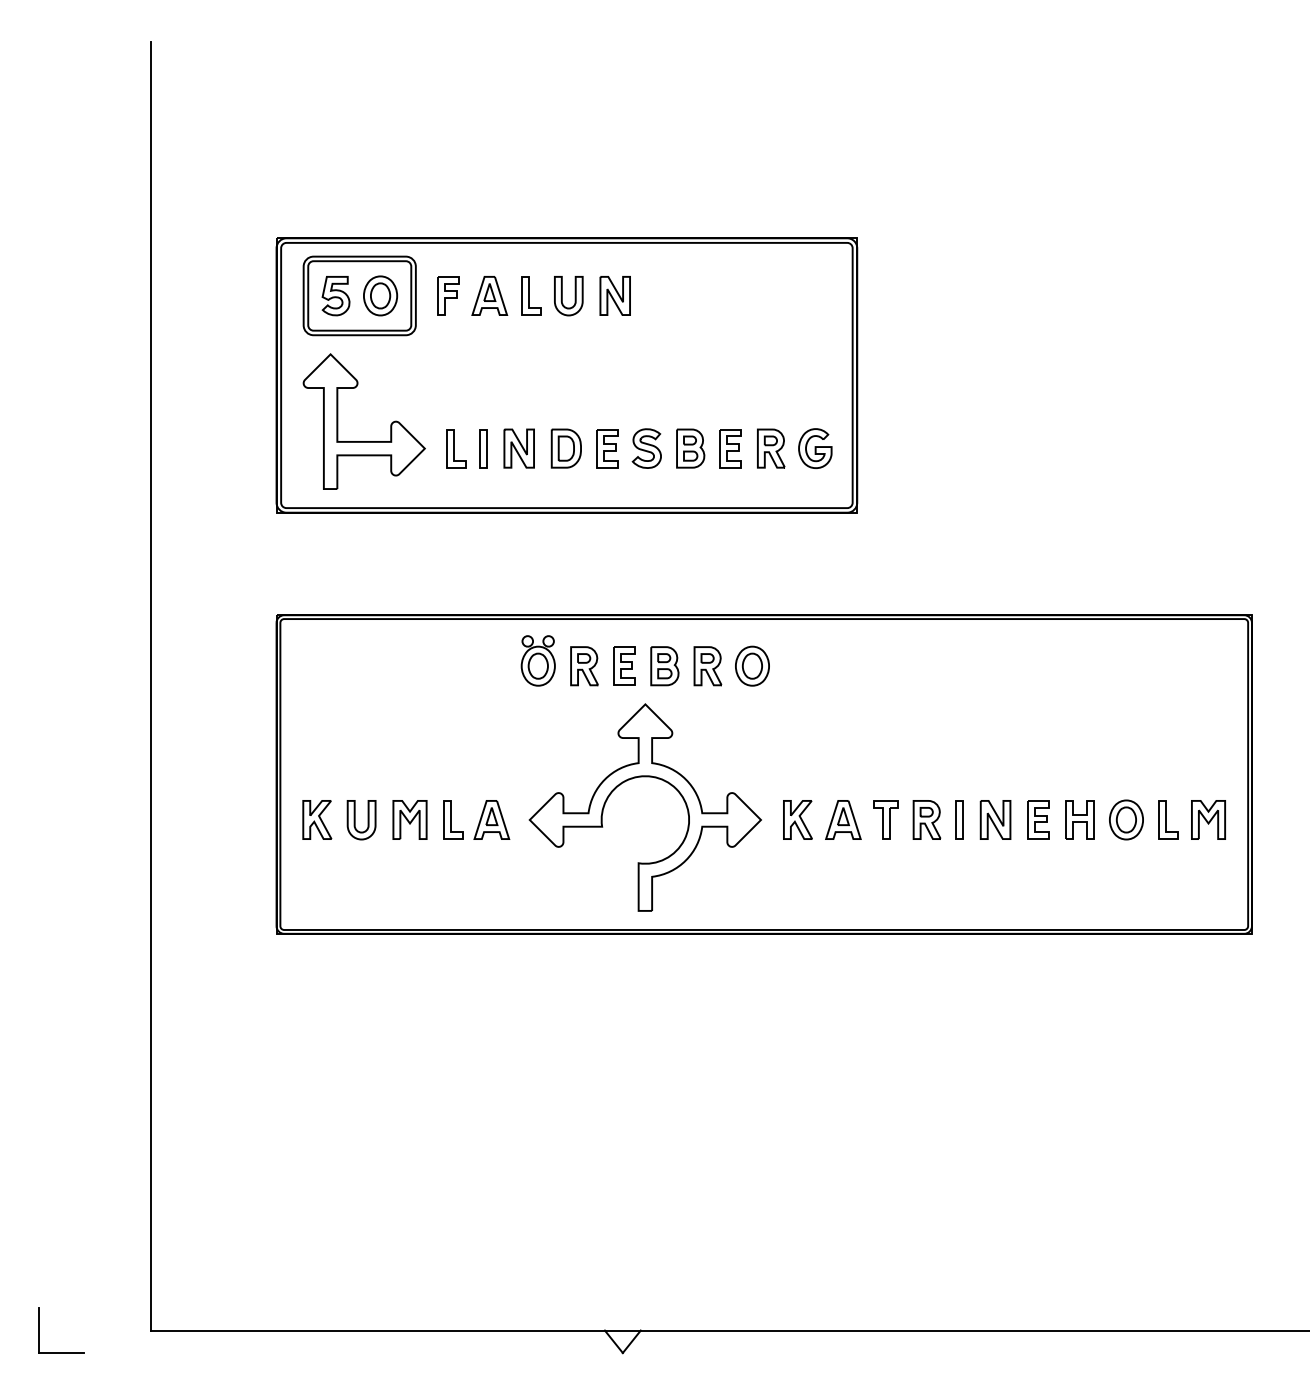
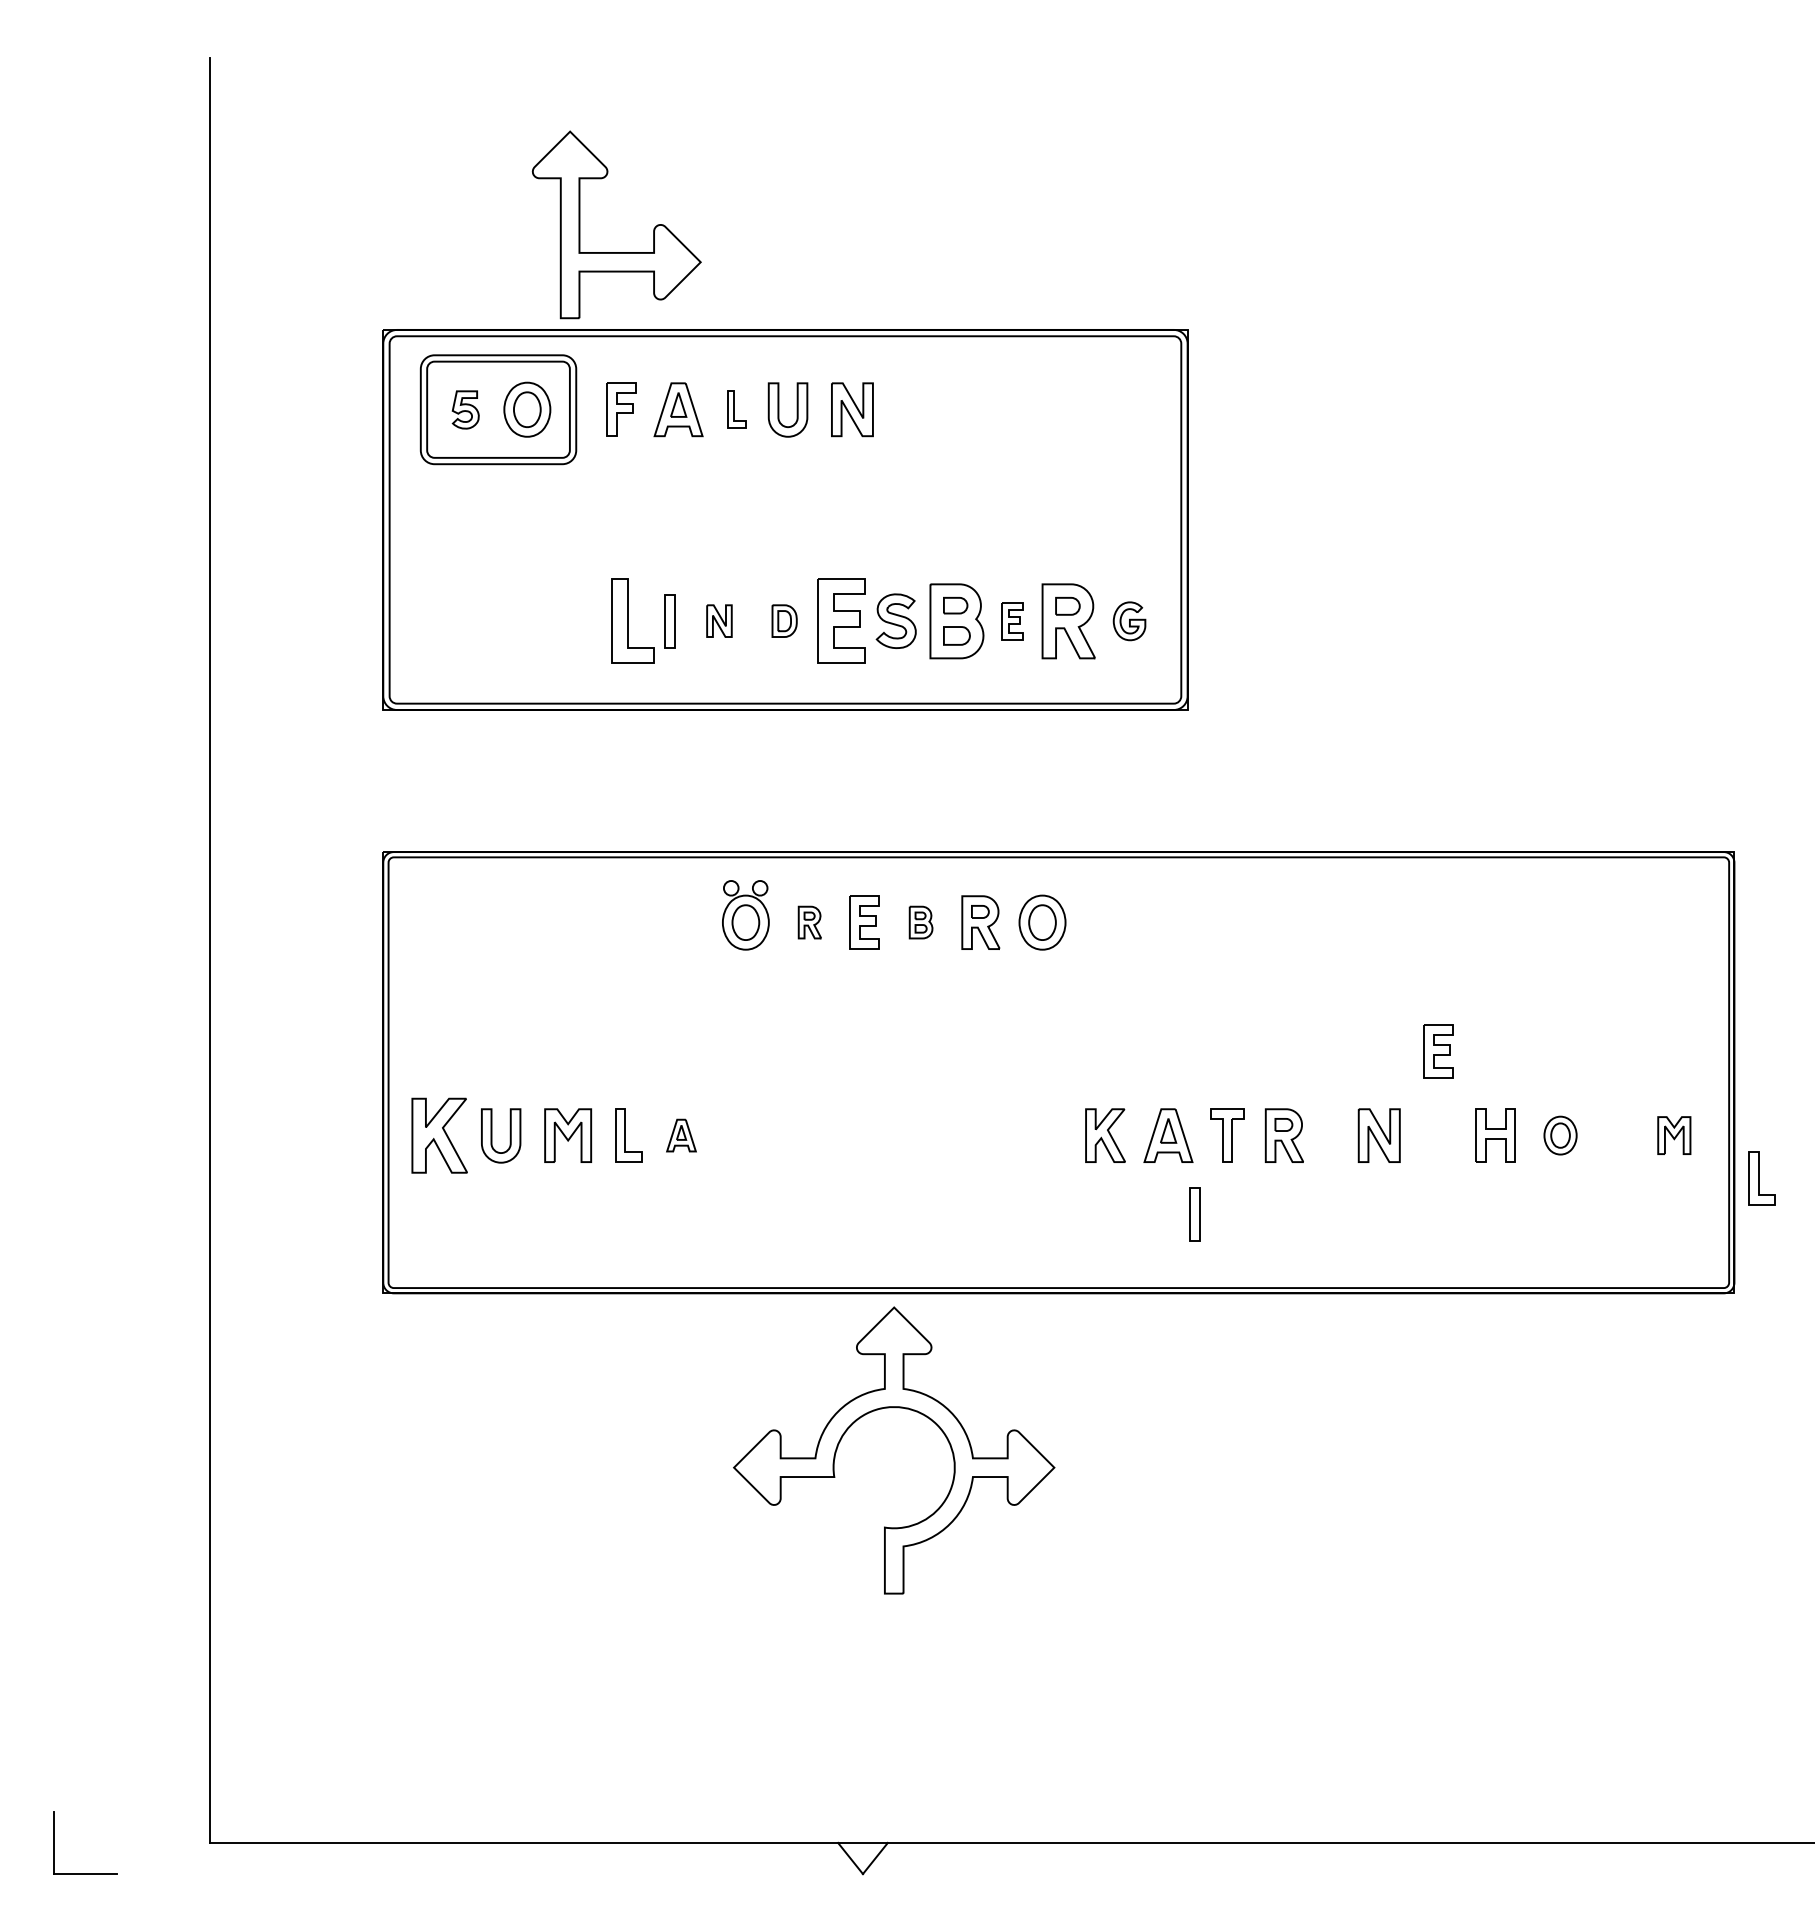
part: (335, 295) -> (465, 409), size x0.7
part: (531, 295) -> (736, 409), size x0.7
part: (364, 441) -> (616, 252), moved
part: (456, 448) -> (632, 621), size x1.6
part: (519, 448) -> (719, 620), size x0.6
part: (566, 448) -> (784, 620), size x0.6
part: (607, 448) -> (841, 621), size x1.6
part: (690, 448) -> (956, 620), size x1.4
part: (730, 448) -> (1012, 621), size x0.7
part: (771, 448) -> (1068, 620), size x1.4
part: (815, 448) -> (1129, 621), size x0.7
part: (584, 666) -> (809, 922), size x0.6
part: (664, 666) -> (920, 922), size x0.6
part: (645, 777) -> (894, 1408), moved
part: (317, 819) -> (439, 1135), size x1.4
part: (491, 819) -> (681, 1135), size x0.6
part: (959, 819) -> (1194, 1214), moved
part: (1038, 819) -> (1438, 1051), moved
part: (1126, 819) -> (1560, 1135), size x0.7
part: (1168, 819) -> (1761, 1178), moved
part: (1208, 819) -> (1674, 1135), size x0.7

